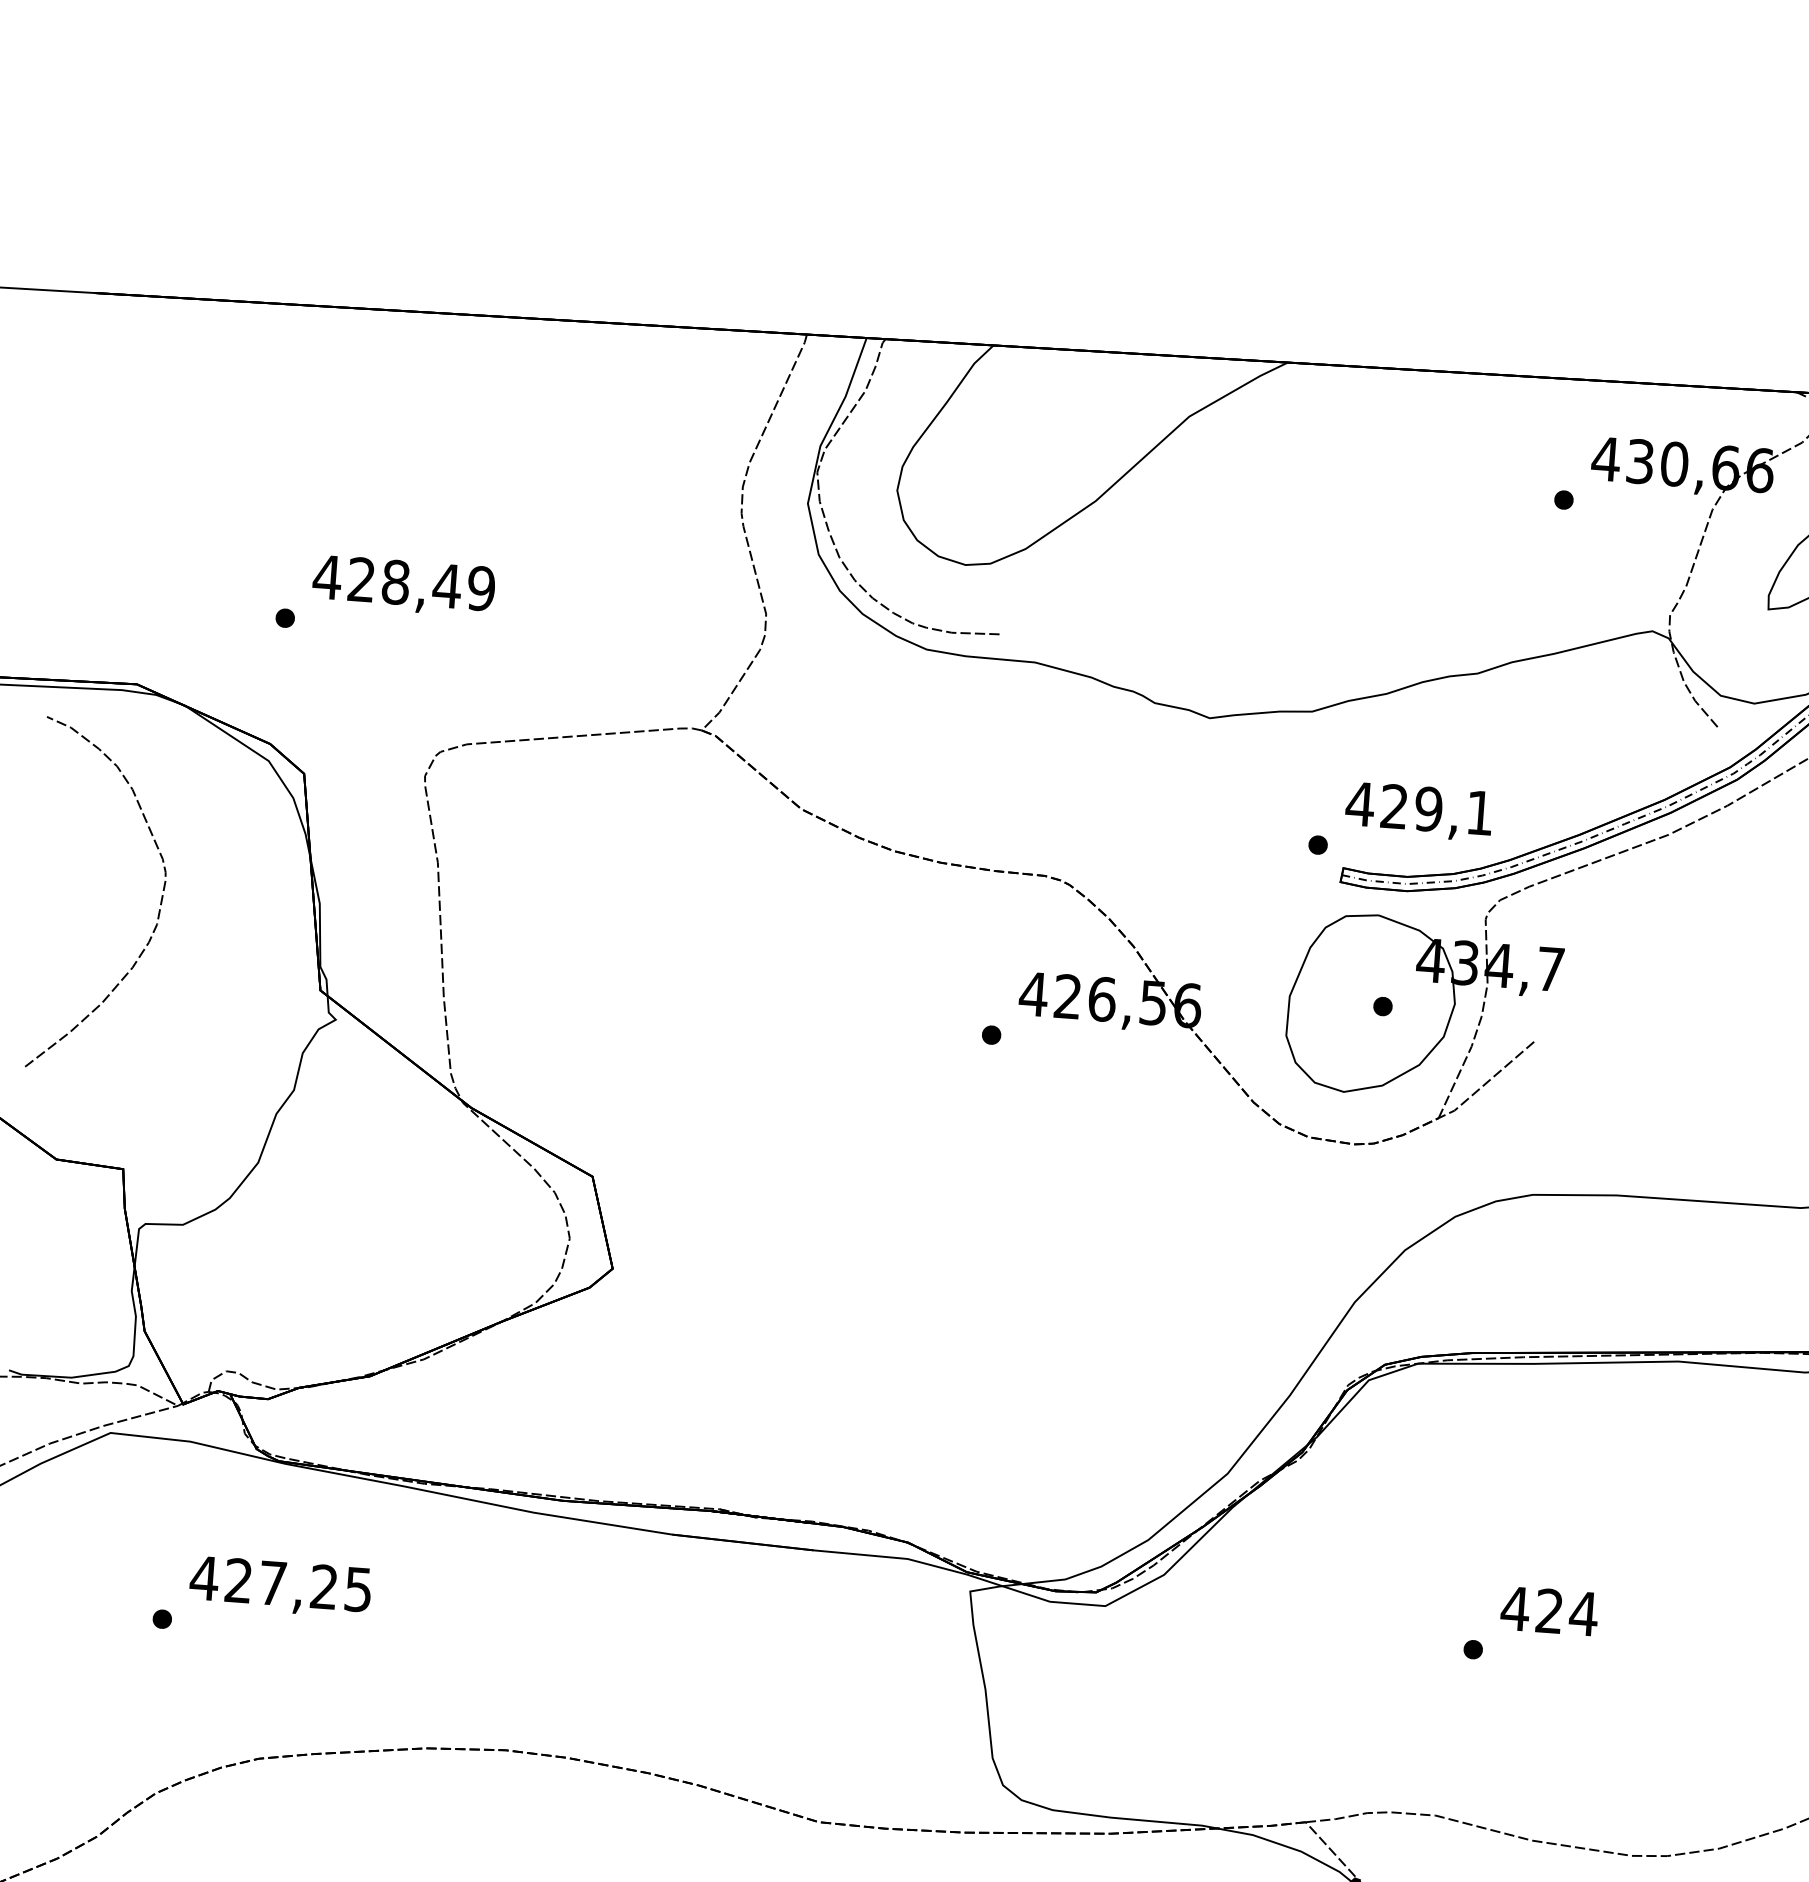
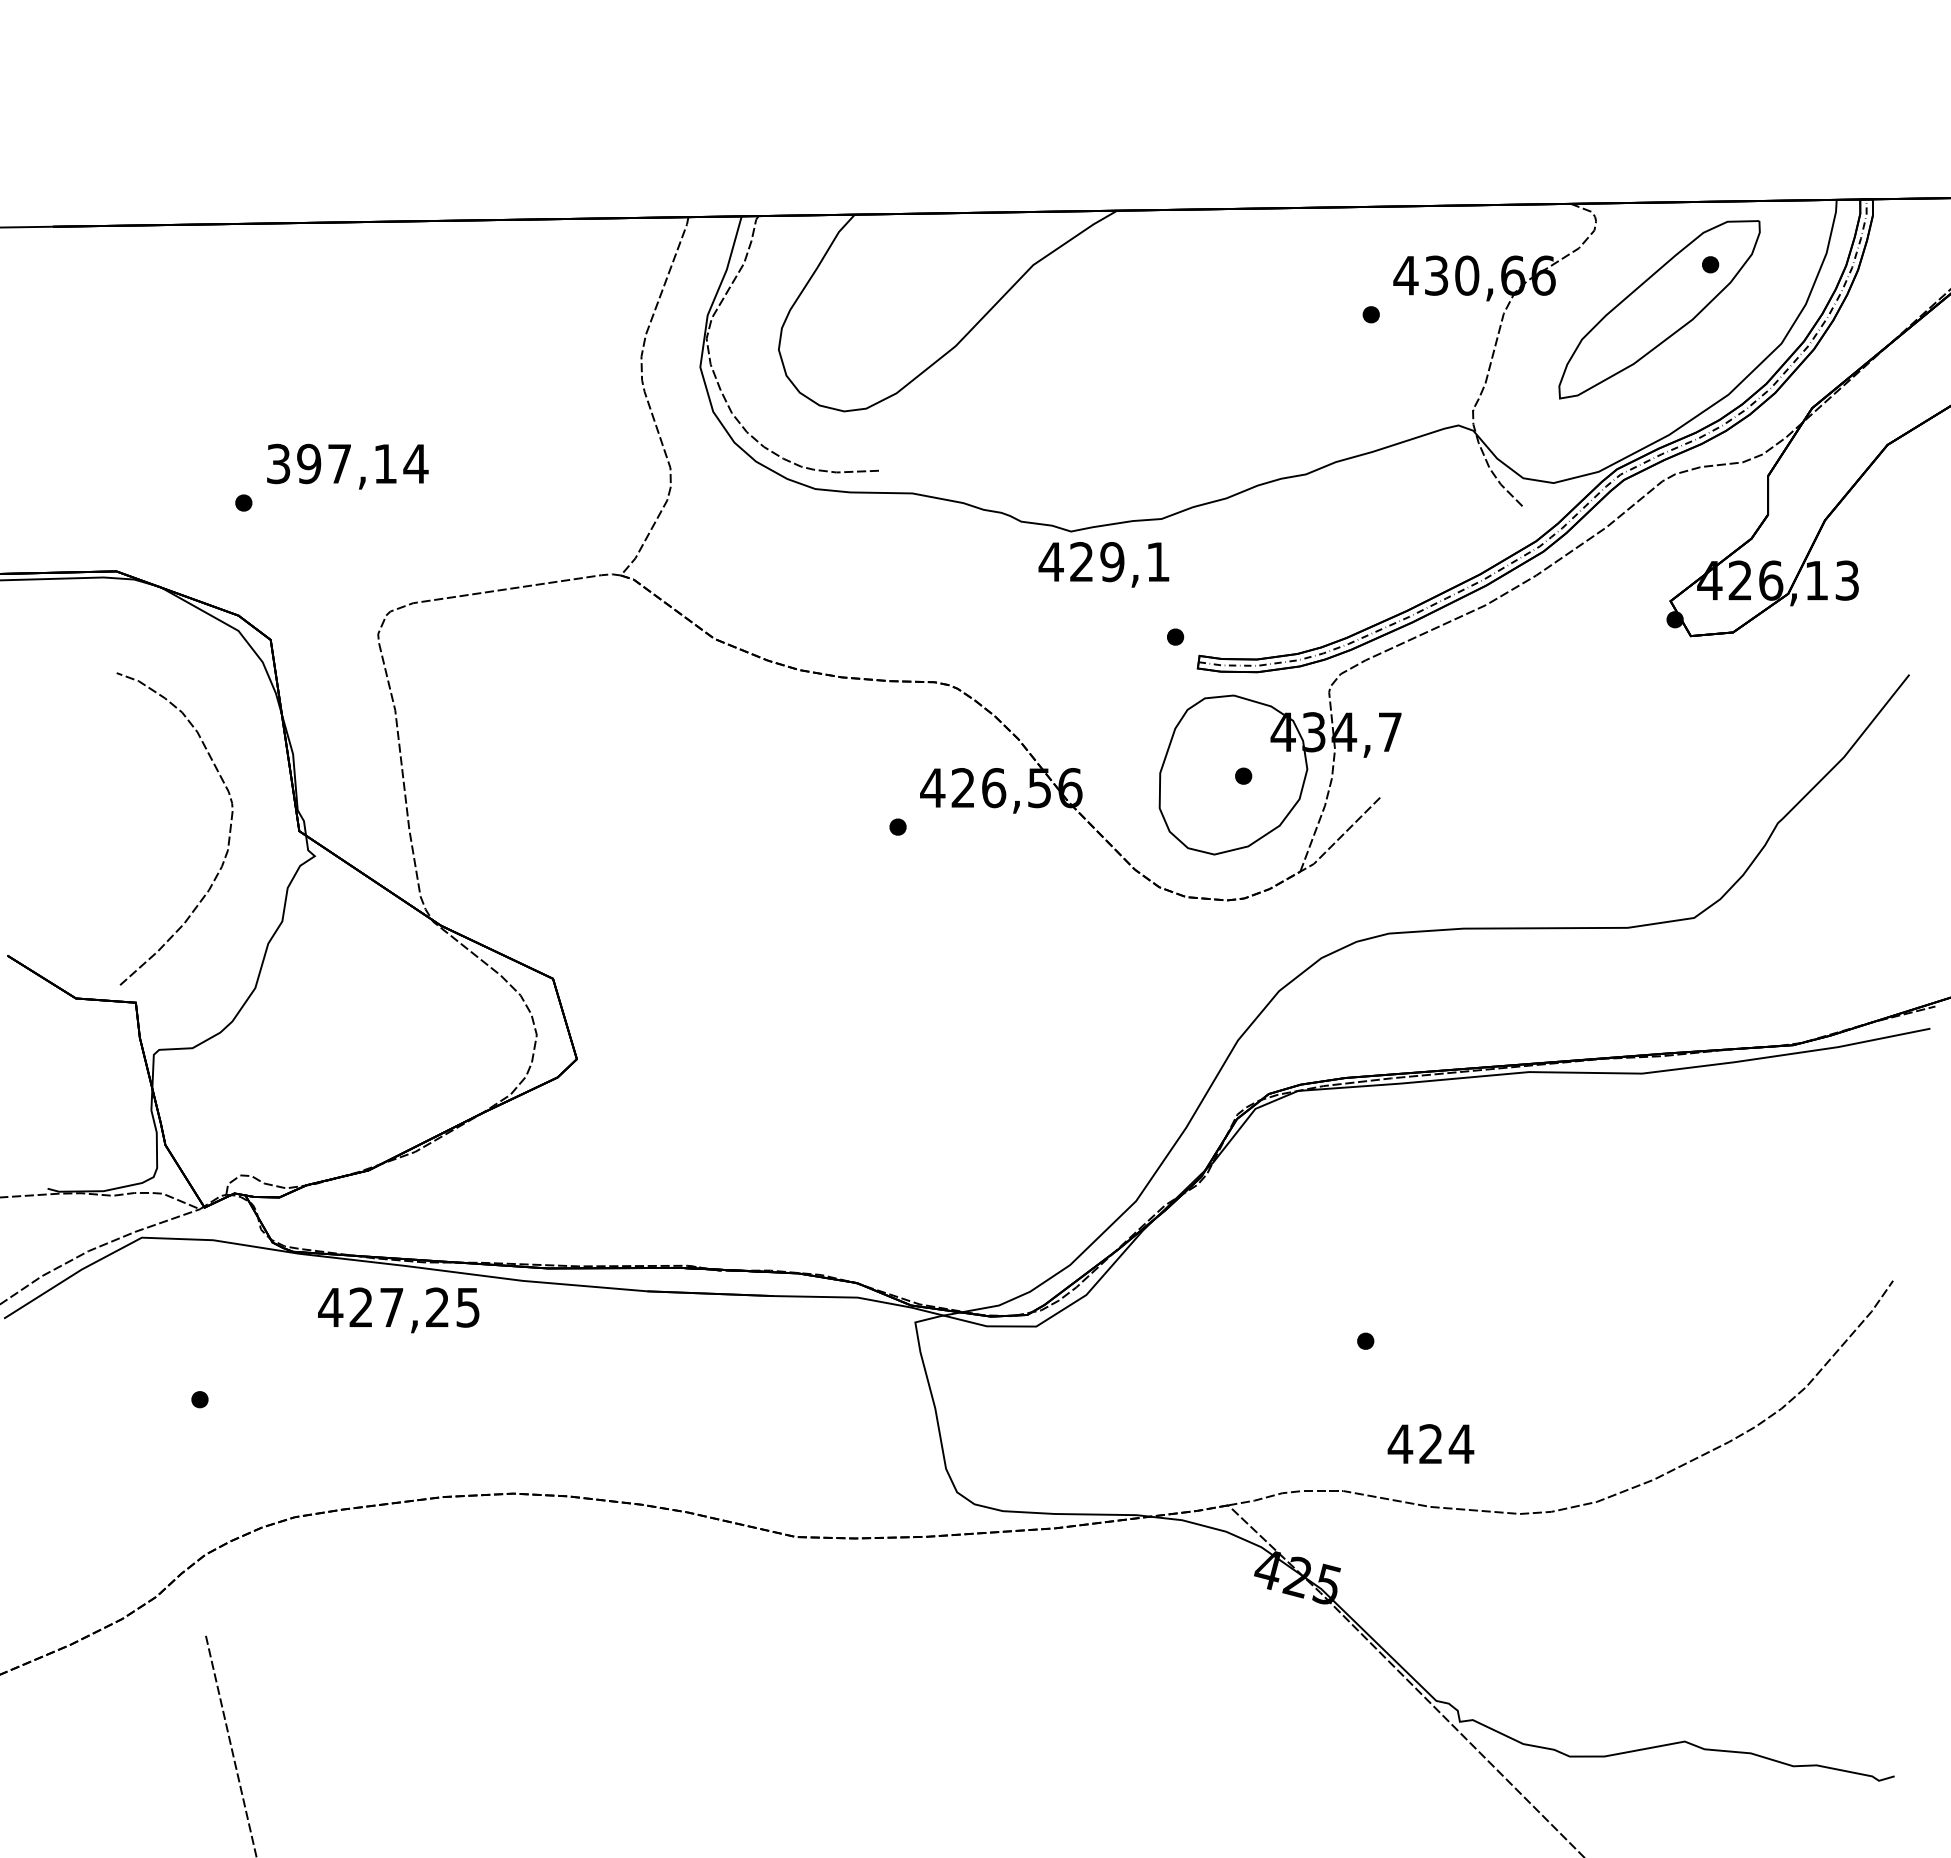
text: (403, 582) -> (346, 463), 428,49 -> 397,14
text: (1418, 811) -> (1103, 564), moved
curve: (158, 909) -> (228, 836), moved
text: (280, 1587) -> (398, 1310), moved
text: (1549, 1610) -> (1430, 1443), moved

